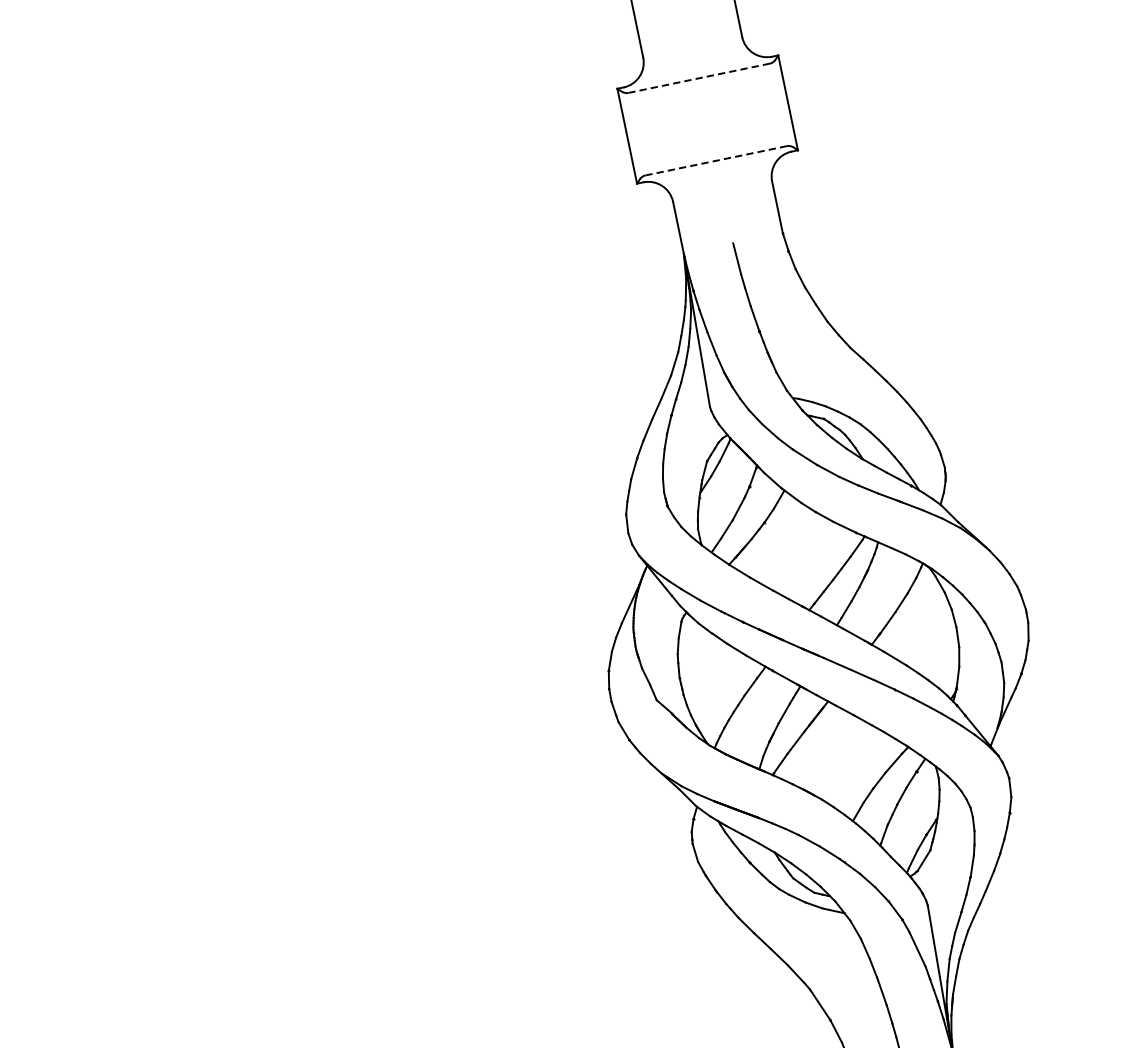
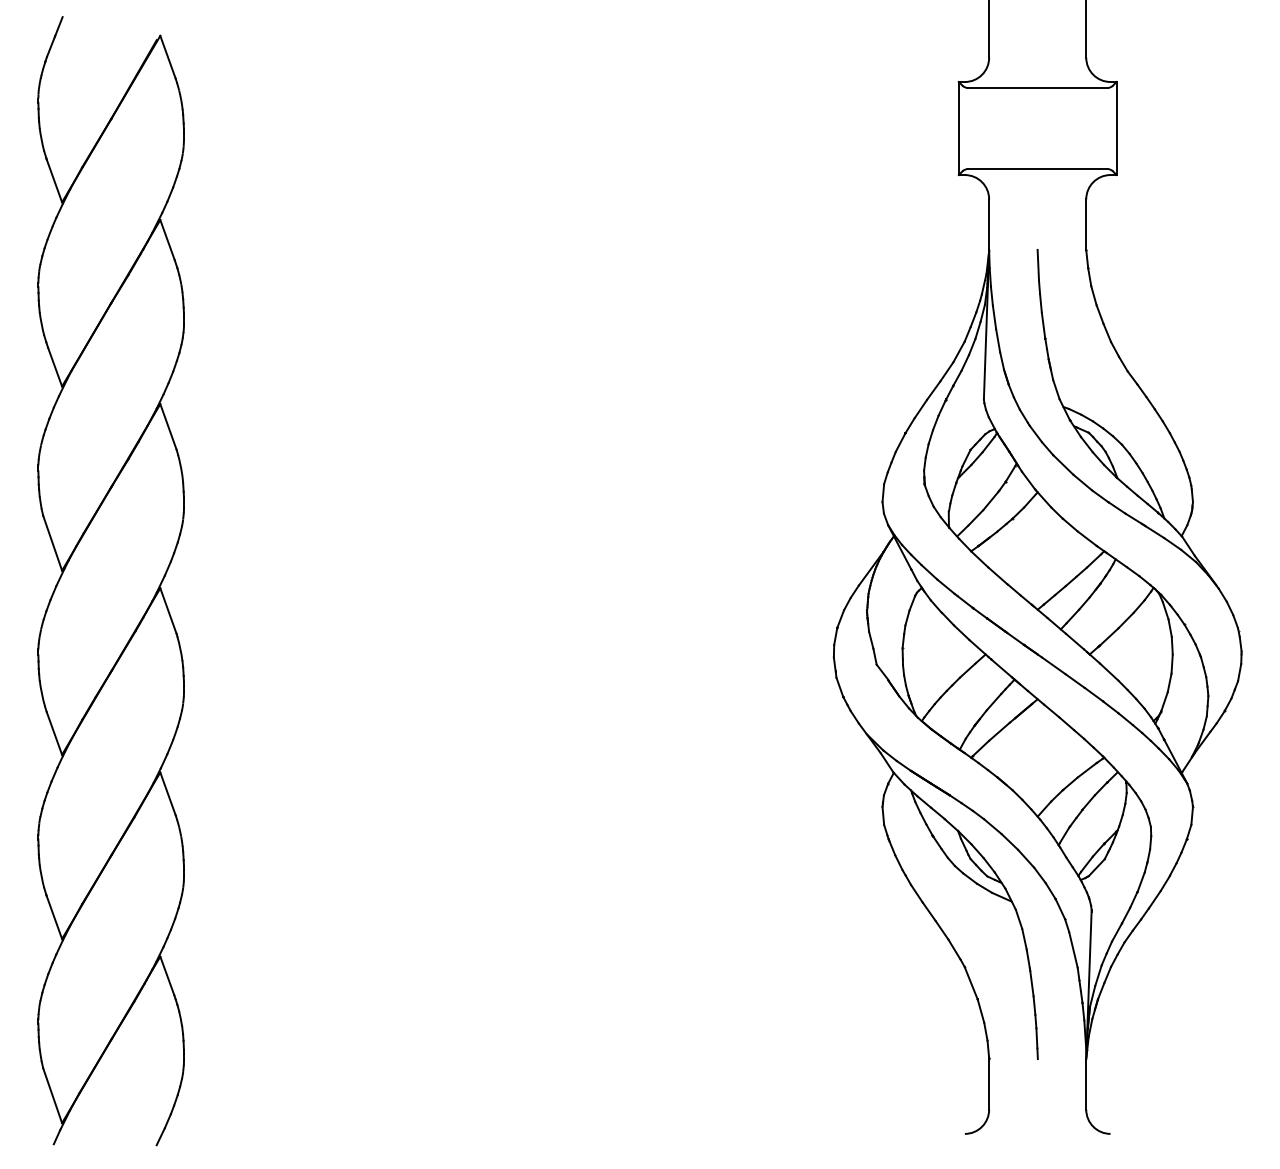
line: (699, 78) -> (1037, 88), dashed -> solid
line: (715, 160) -> (1037, 168), dashed -> solid

